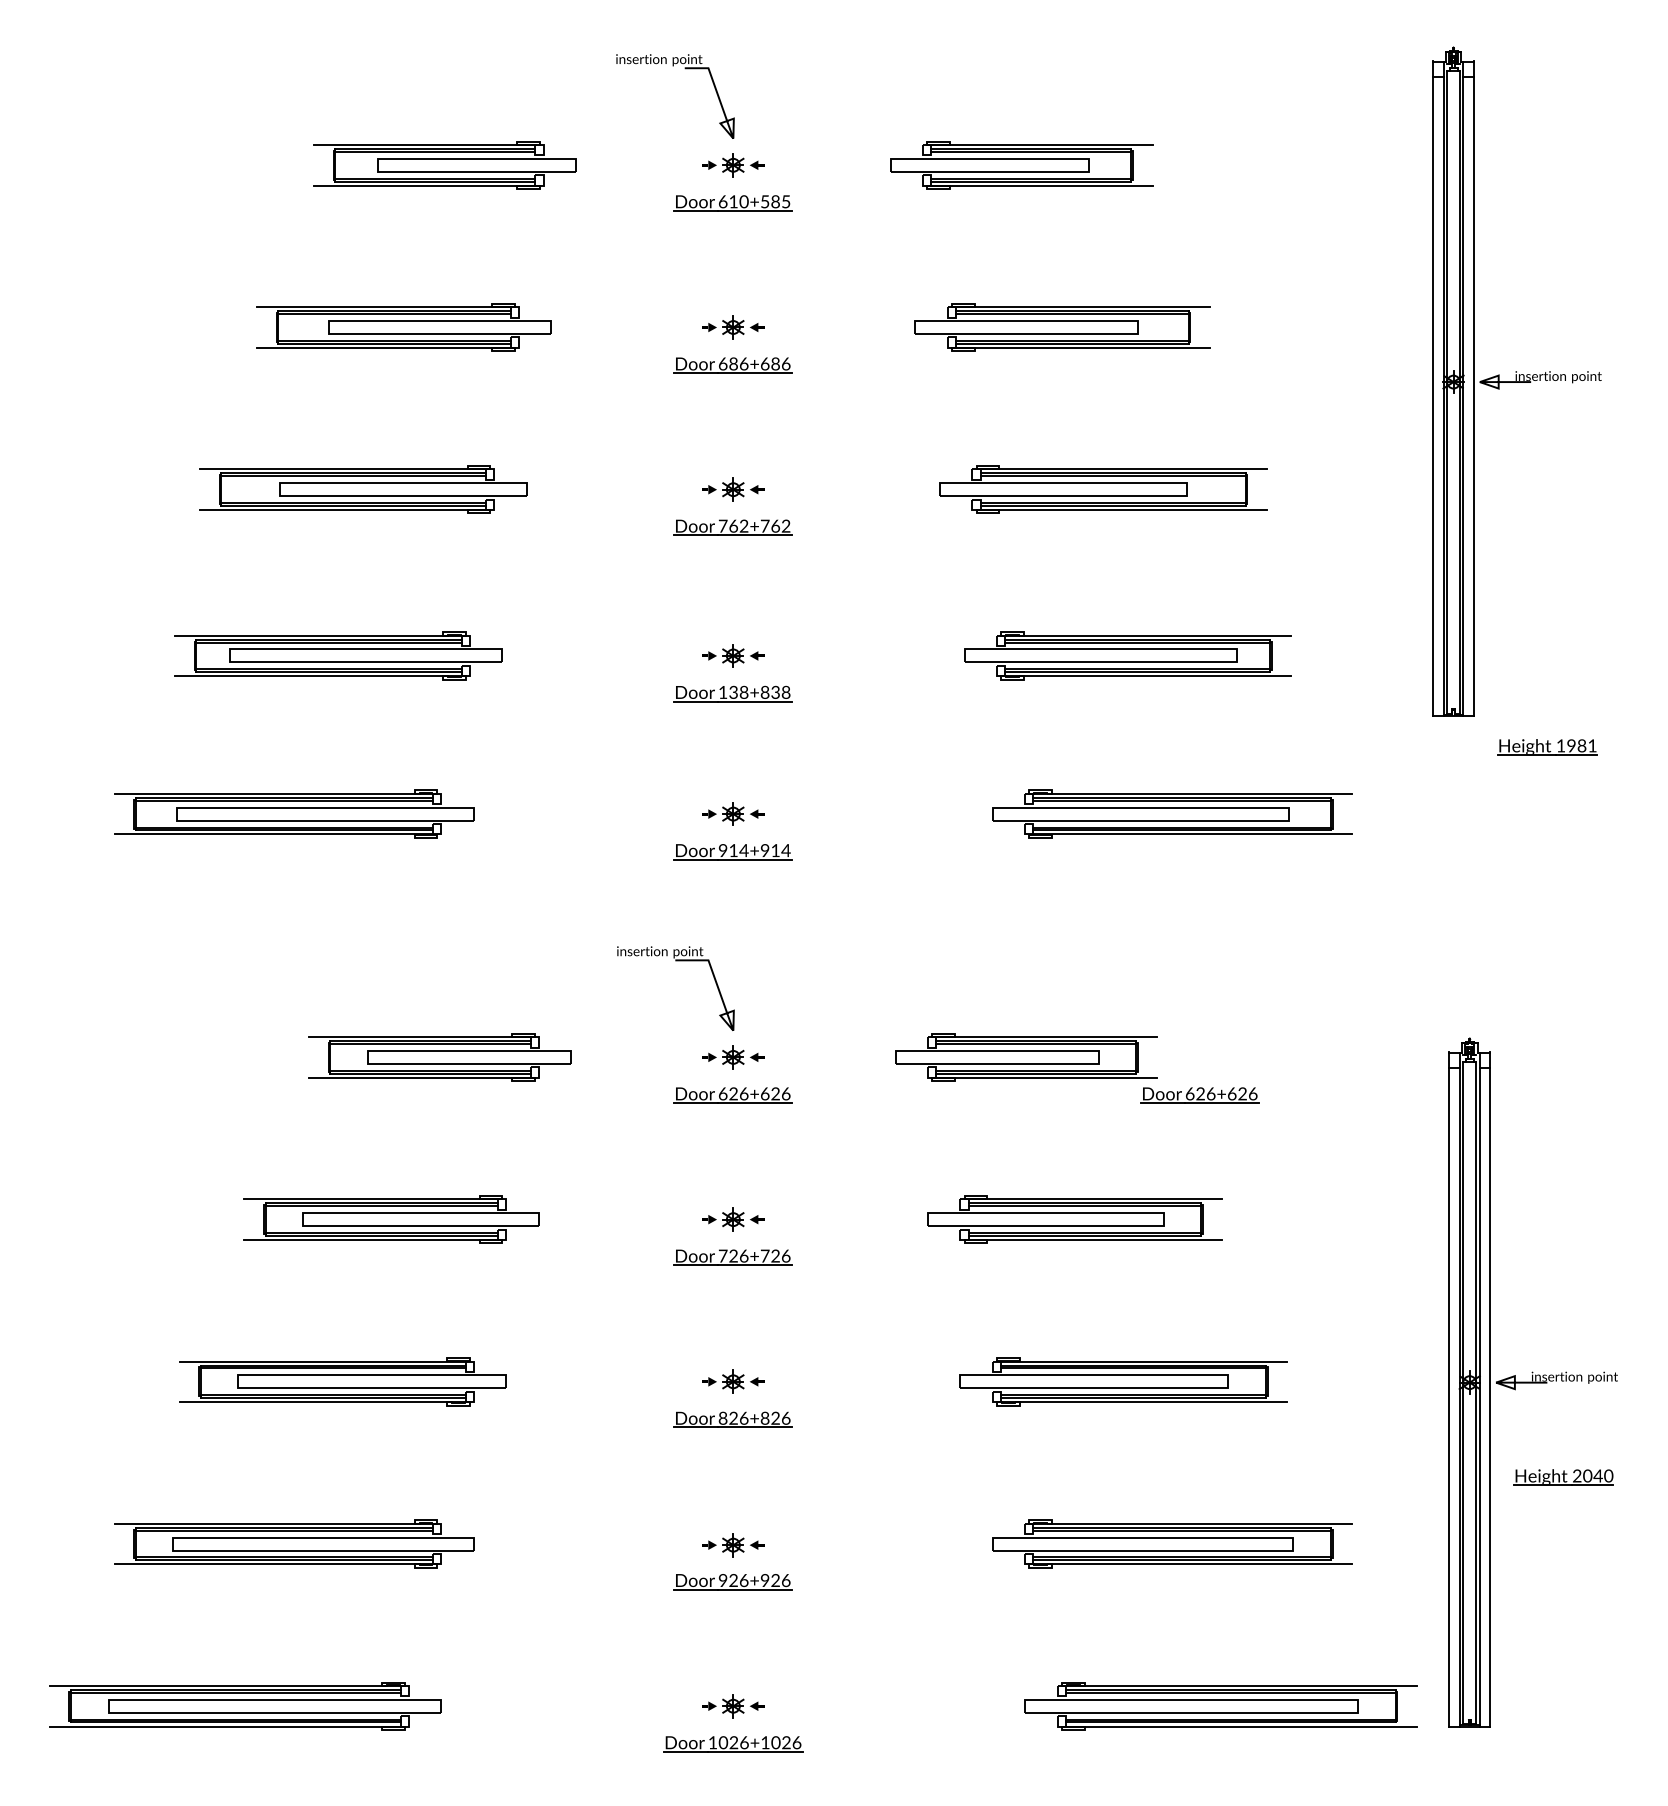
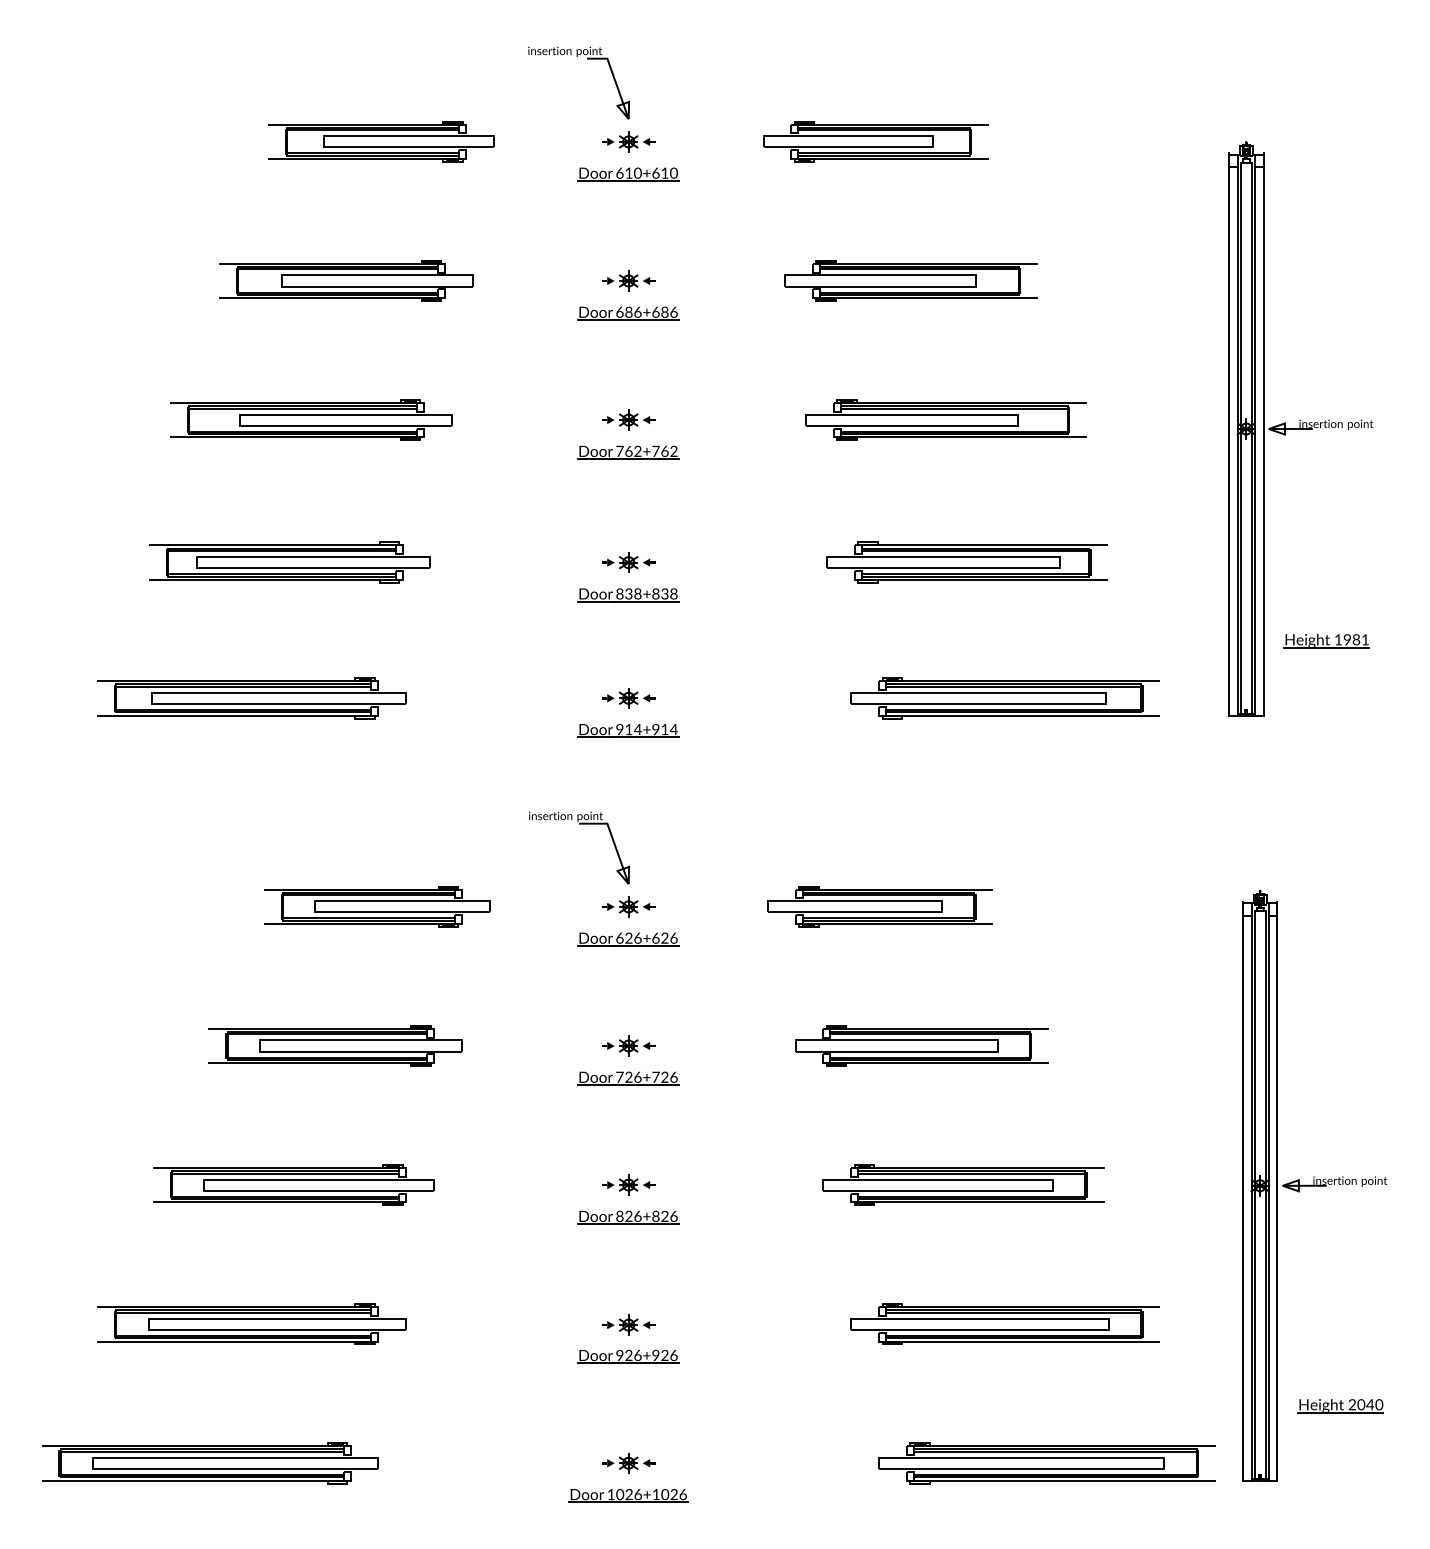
text: (775, 201) -> (664, 172), 610+585 -> 610+610
part: (1516, 381) -> (1300, 428), moved
text: (722, 691) -> (619, 593), 138+838 -> 838+838
part: (1199, 1095) -> (1028, 939), removed
part: (1563, 1477) -> (1340, 1406), moved

